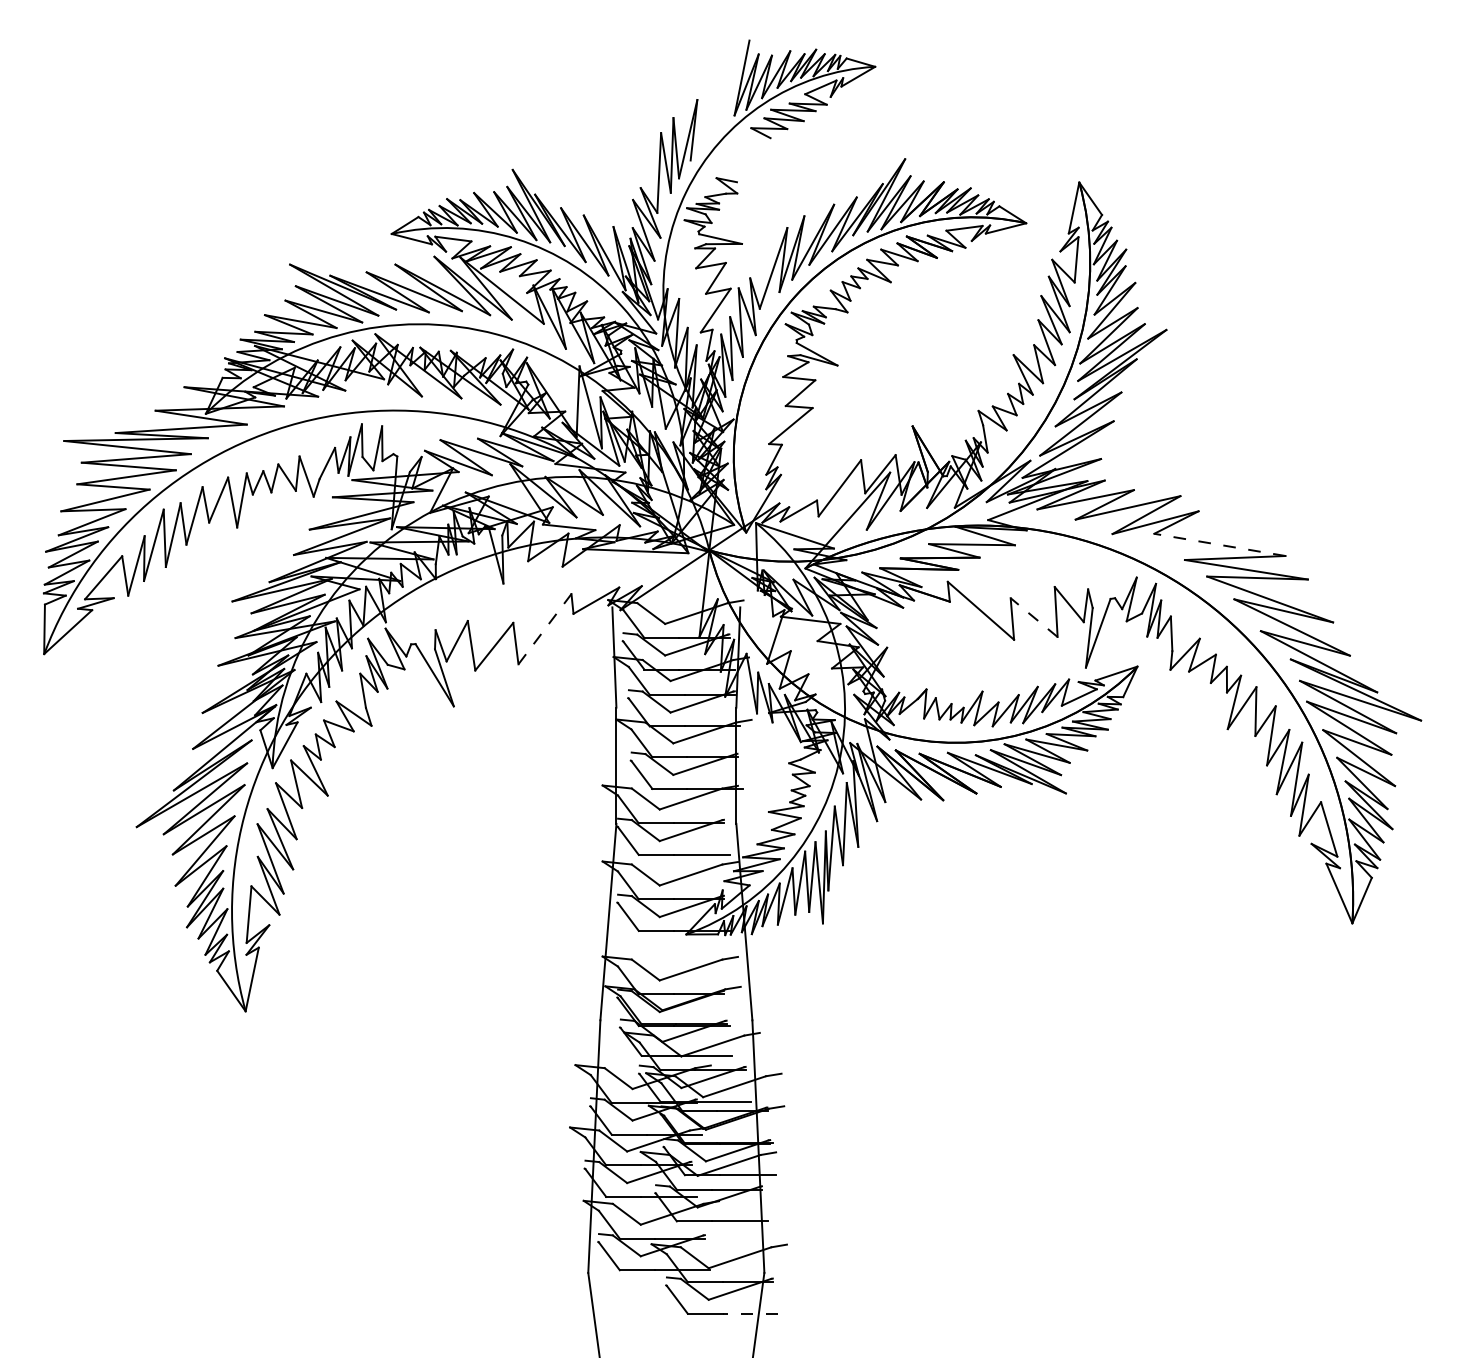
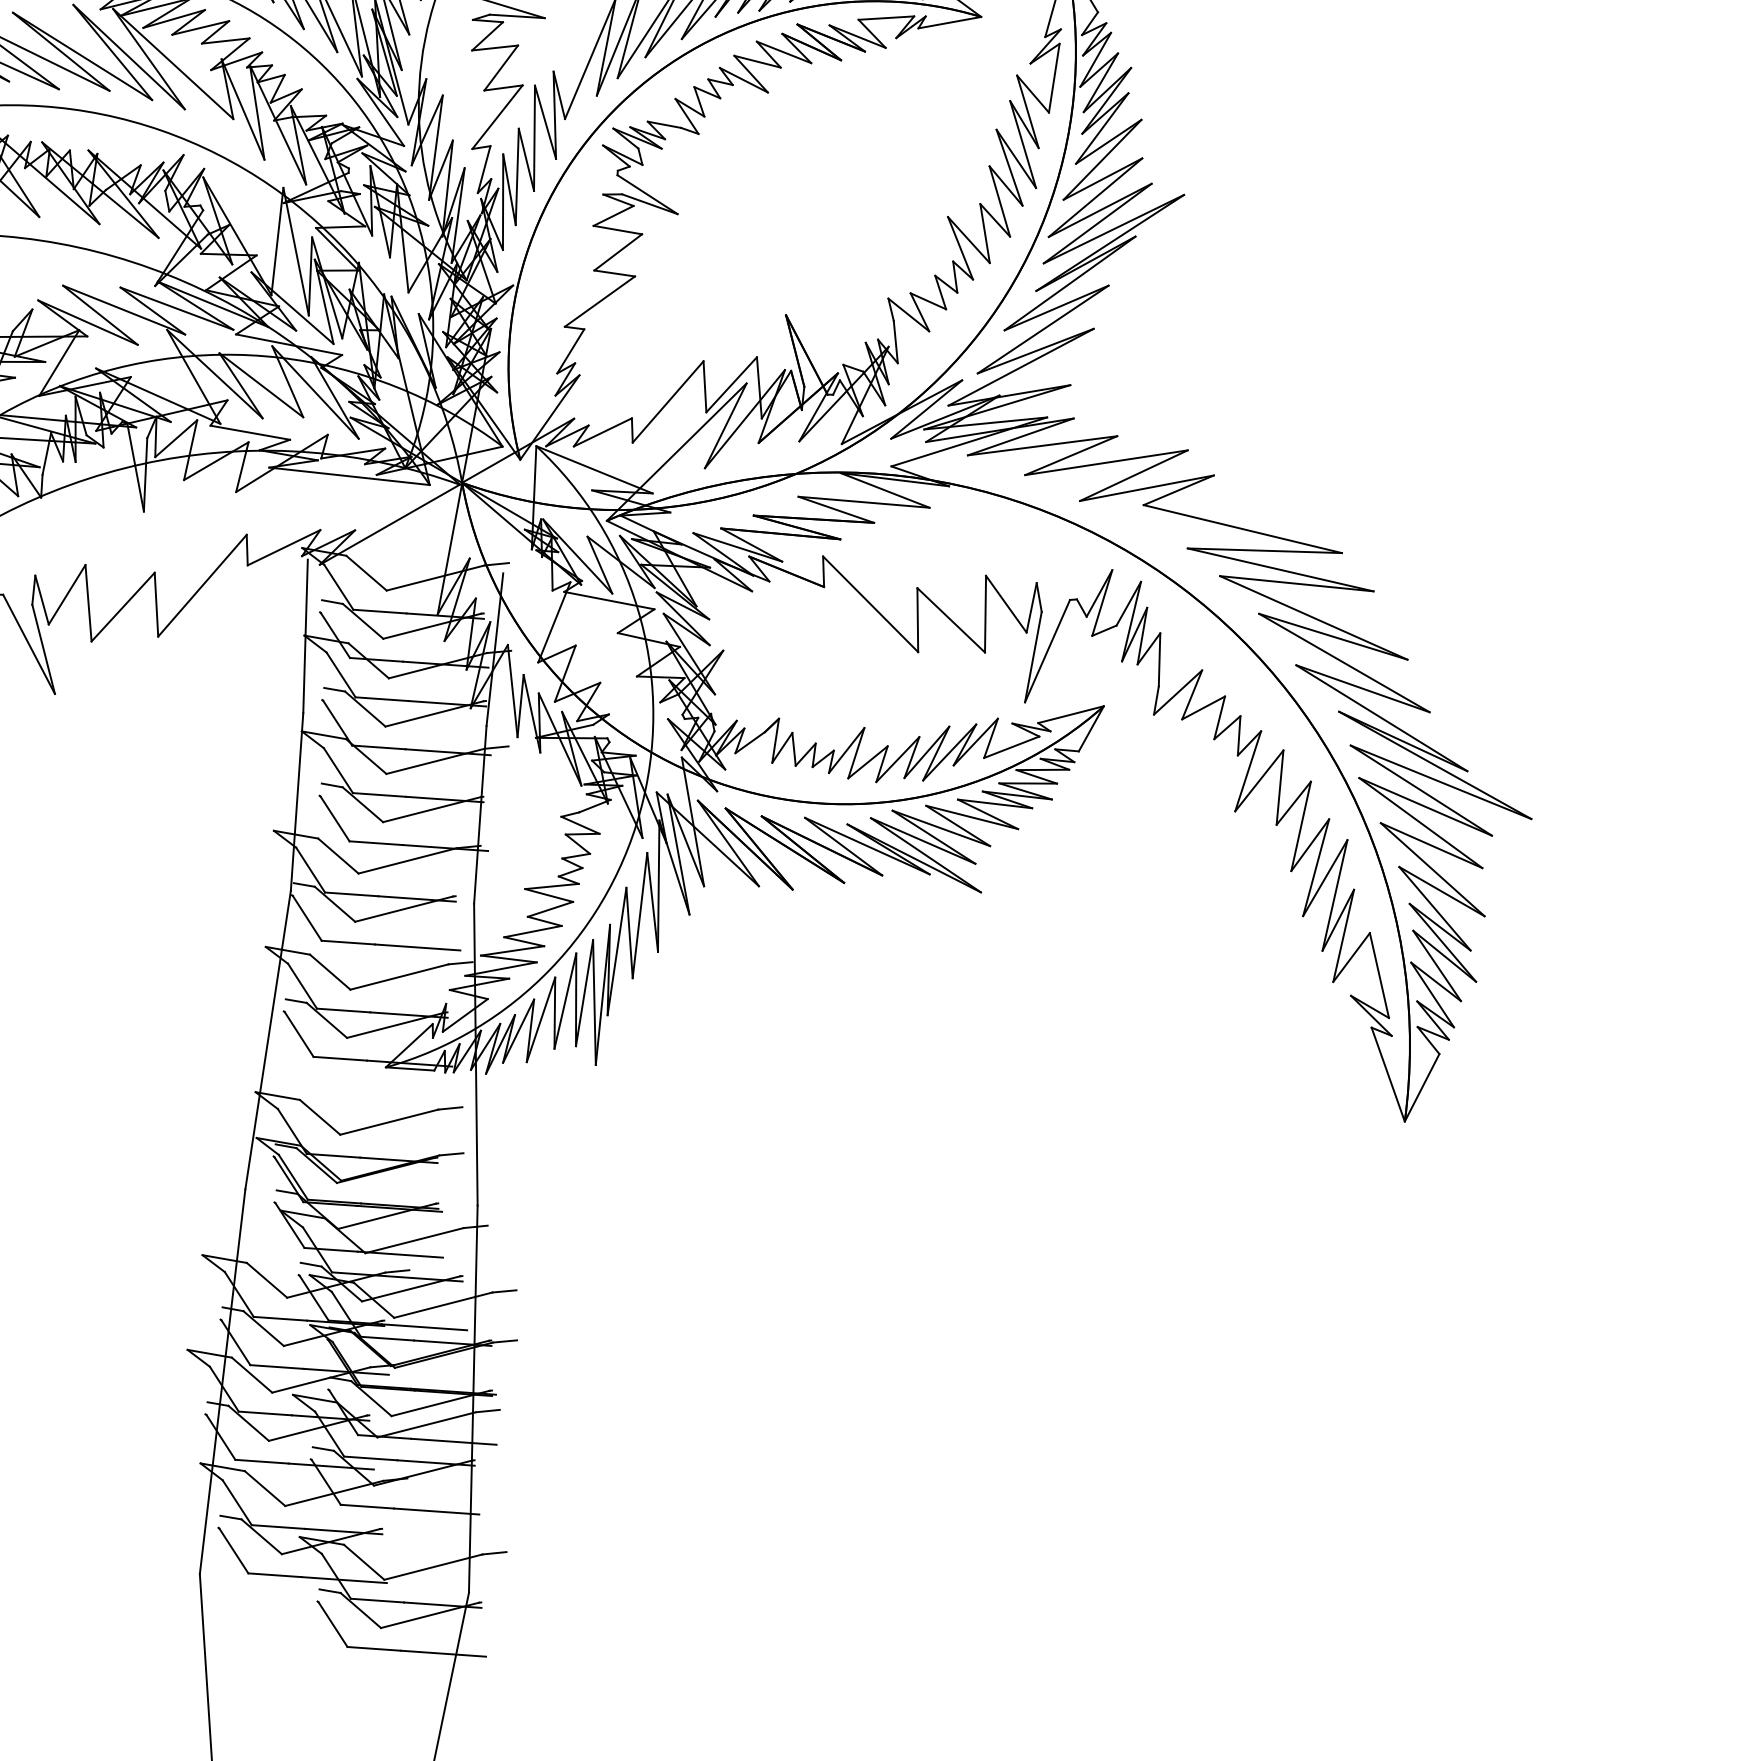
line: (1219, 544) -> (1242, 528), dashed -> solid
line: (1033, 617) -> (950, 620), dashed -> solid
line: (545, 628) -> (203, 584), dashed -> solid
line: (750, 1313) -> (443, 1653), dashed -> solid

